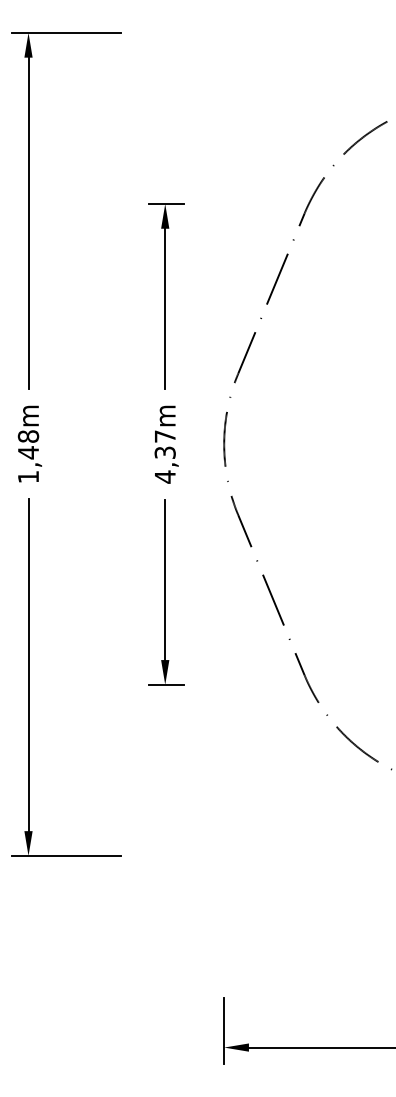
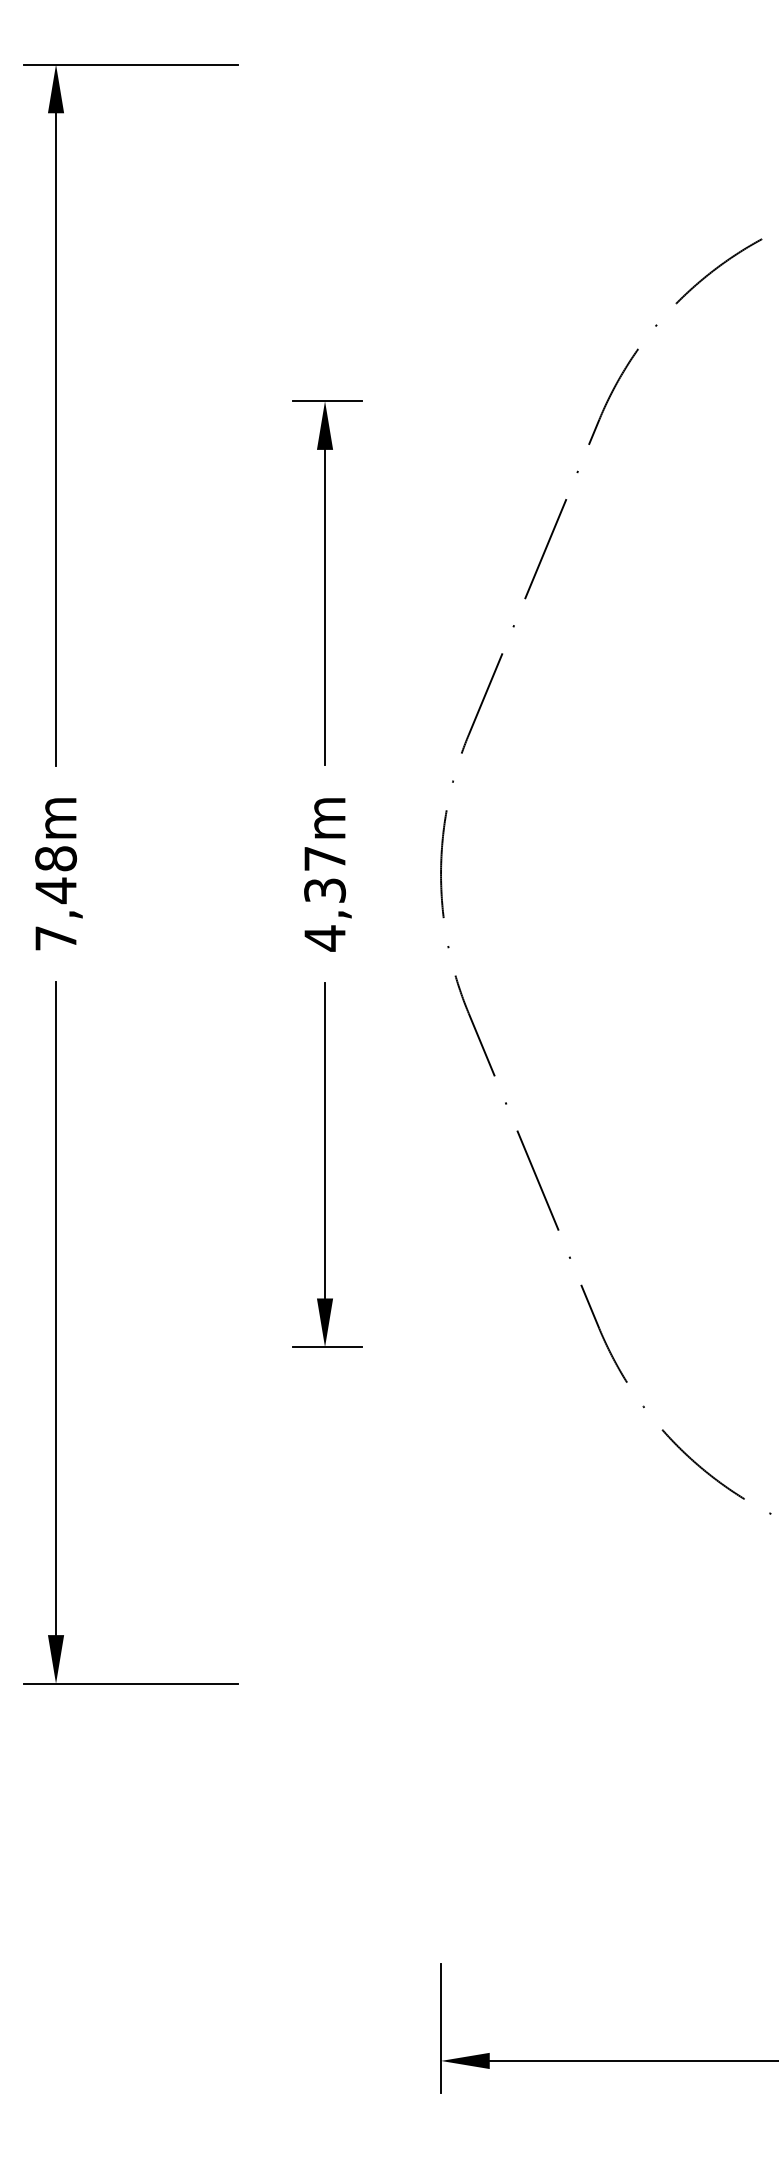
text: (28, 476) -> (56, 937), 1,48m -> 7,48m

